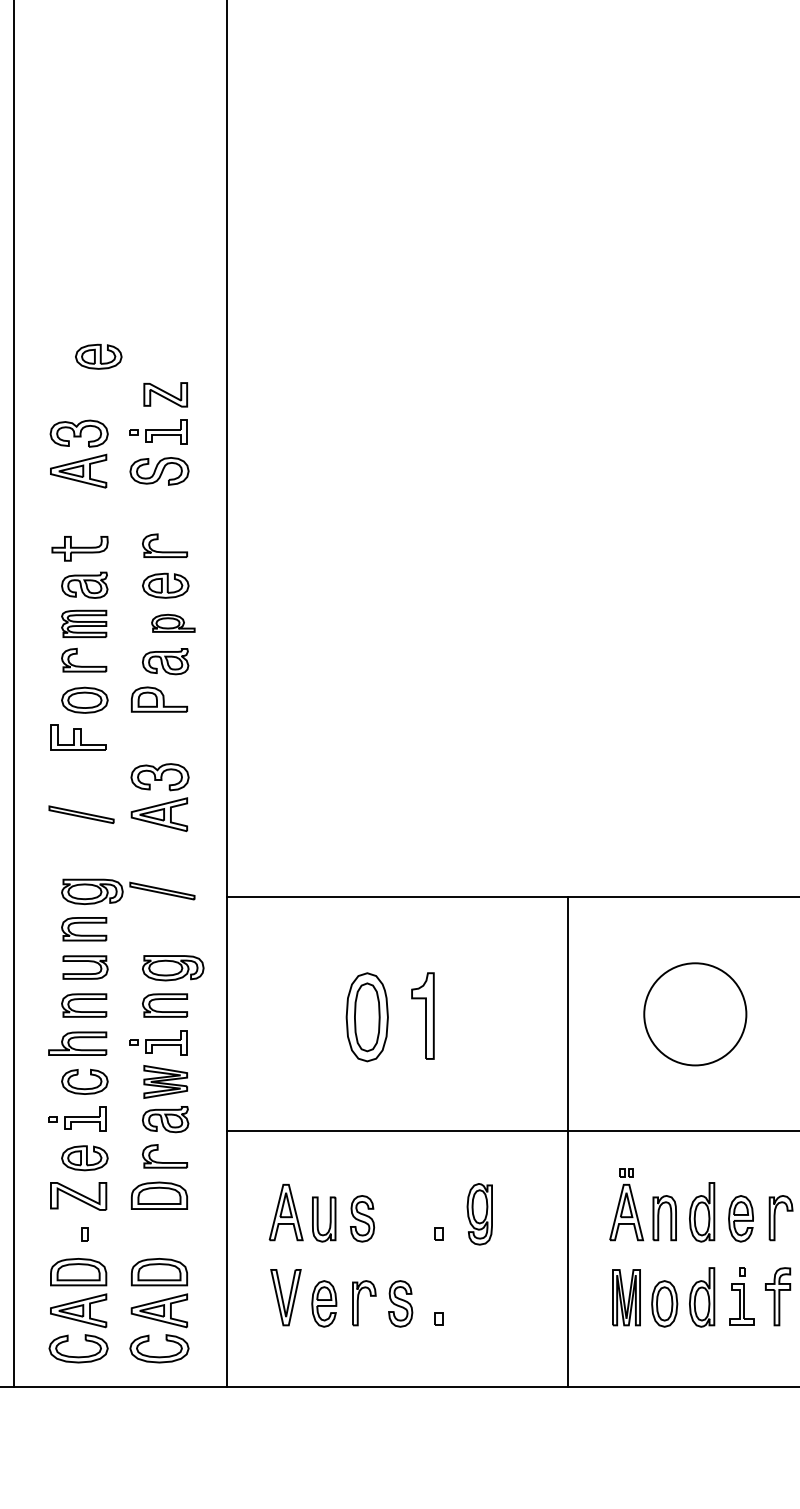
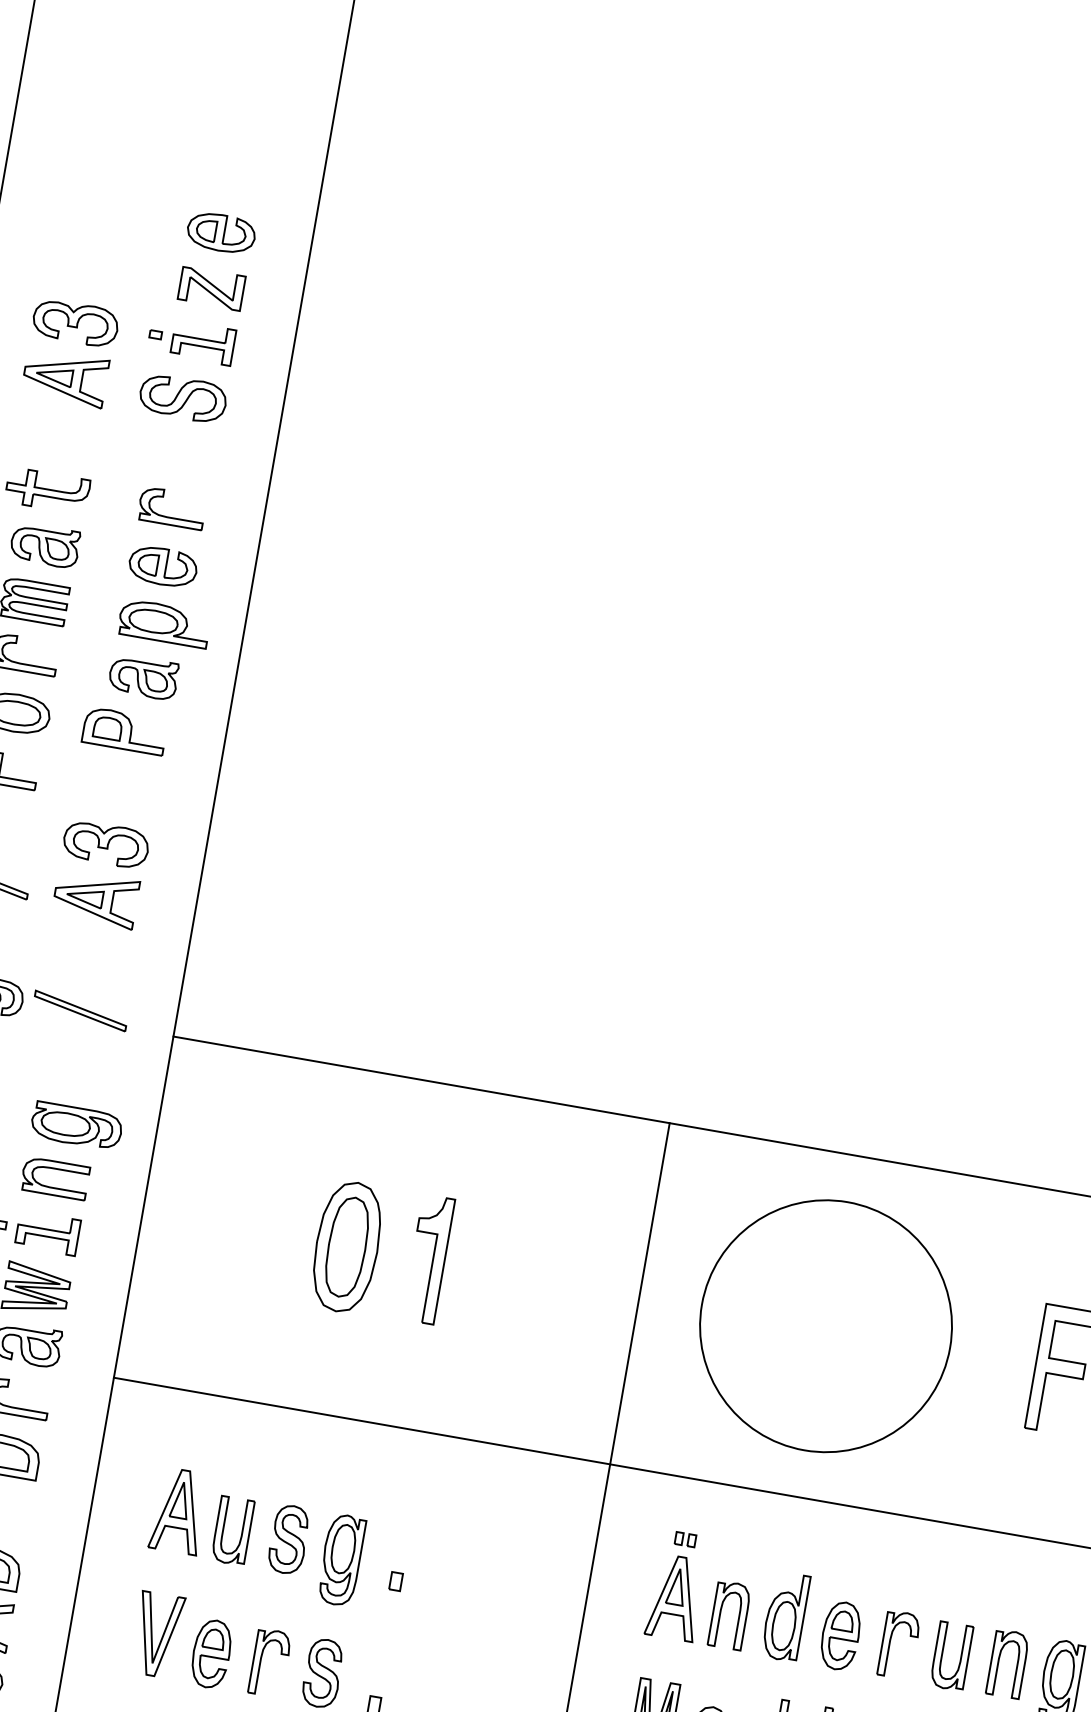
part: (98, 356) -> (221, 232), moved
part: (173, 623) -> (164, 623), size x1.43
circle: (695, 1014) -> (826, 1326), size x1.67
part: (479, 1214) -> (340, 1560), moved

